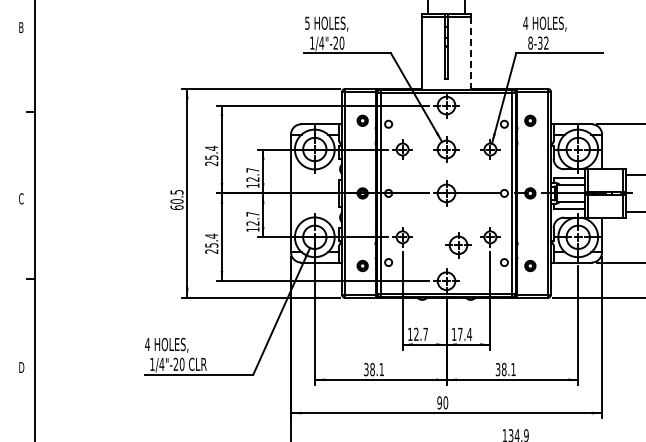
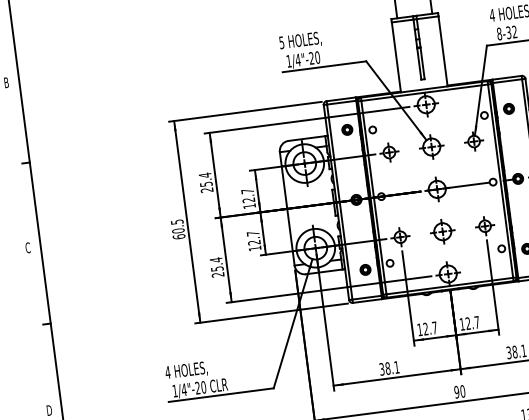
line: (470, 53) -> (442, 51), dashed -> solid
part: (458, 245) -> (442, 231), moved
text: (465, 333) -> (473, 322), 17.4 -> 12.7

